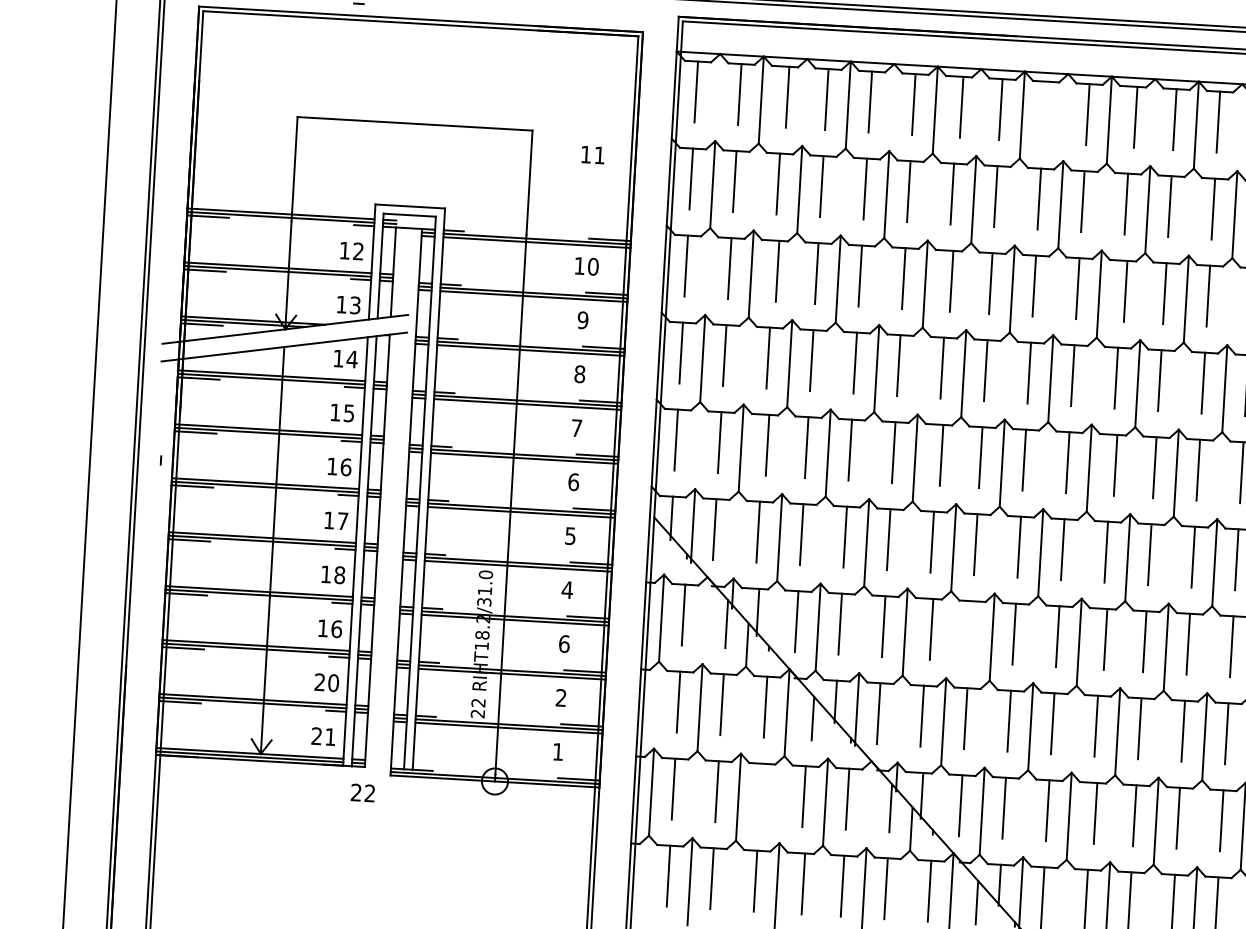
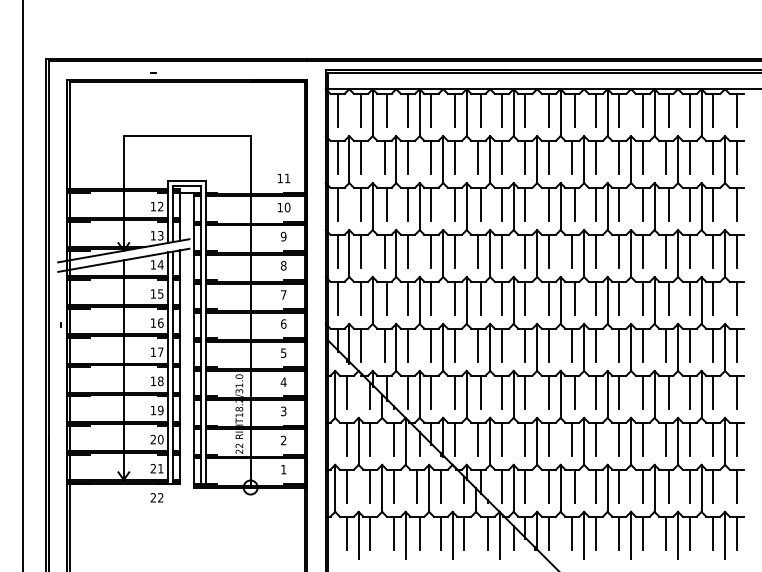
line: (1044, 110) -> (525, 109), added
text: (594, 155) -> (284, 178), moved
text: (336, 629) -> (160, 410), 16 -> 19
line: (969, 630) -> (501, 391), added
text: (563, 644) -> (283, 411), 6 -> 3
text: (362, 792) -> (156, 497), moved
line: (759, 792) -> (393, 485), added

